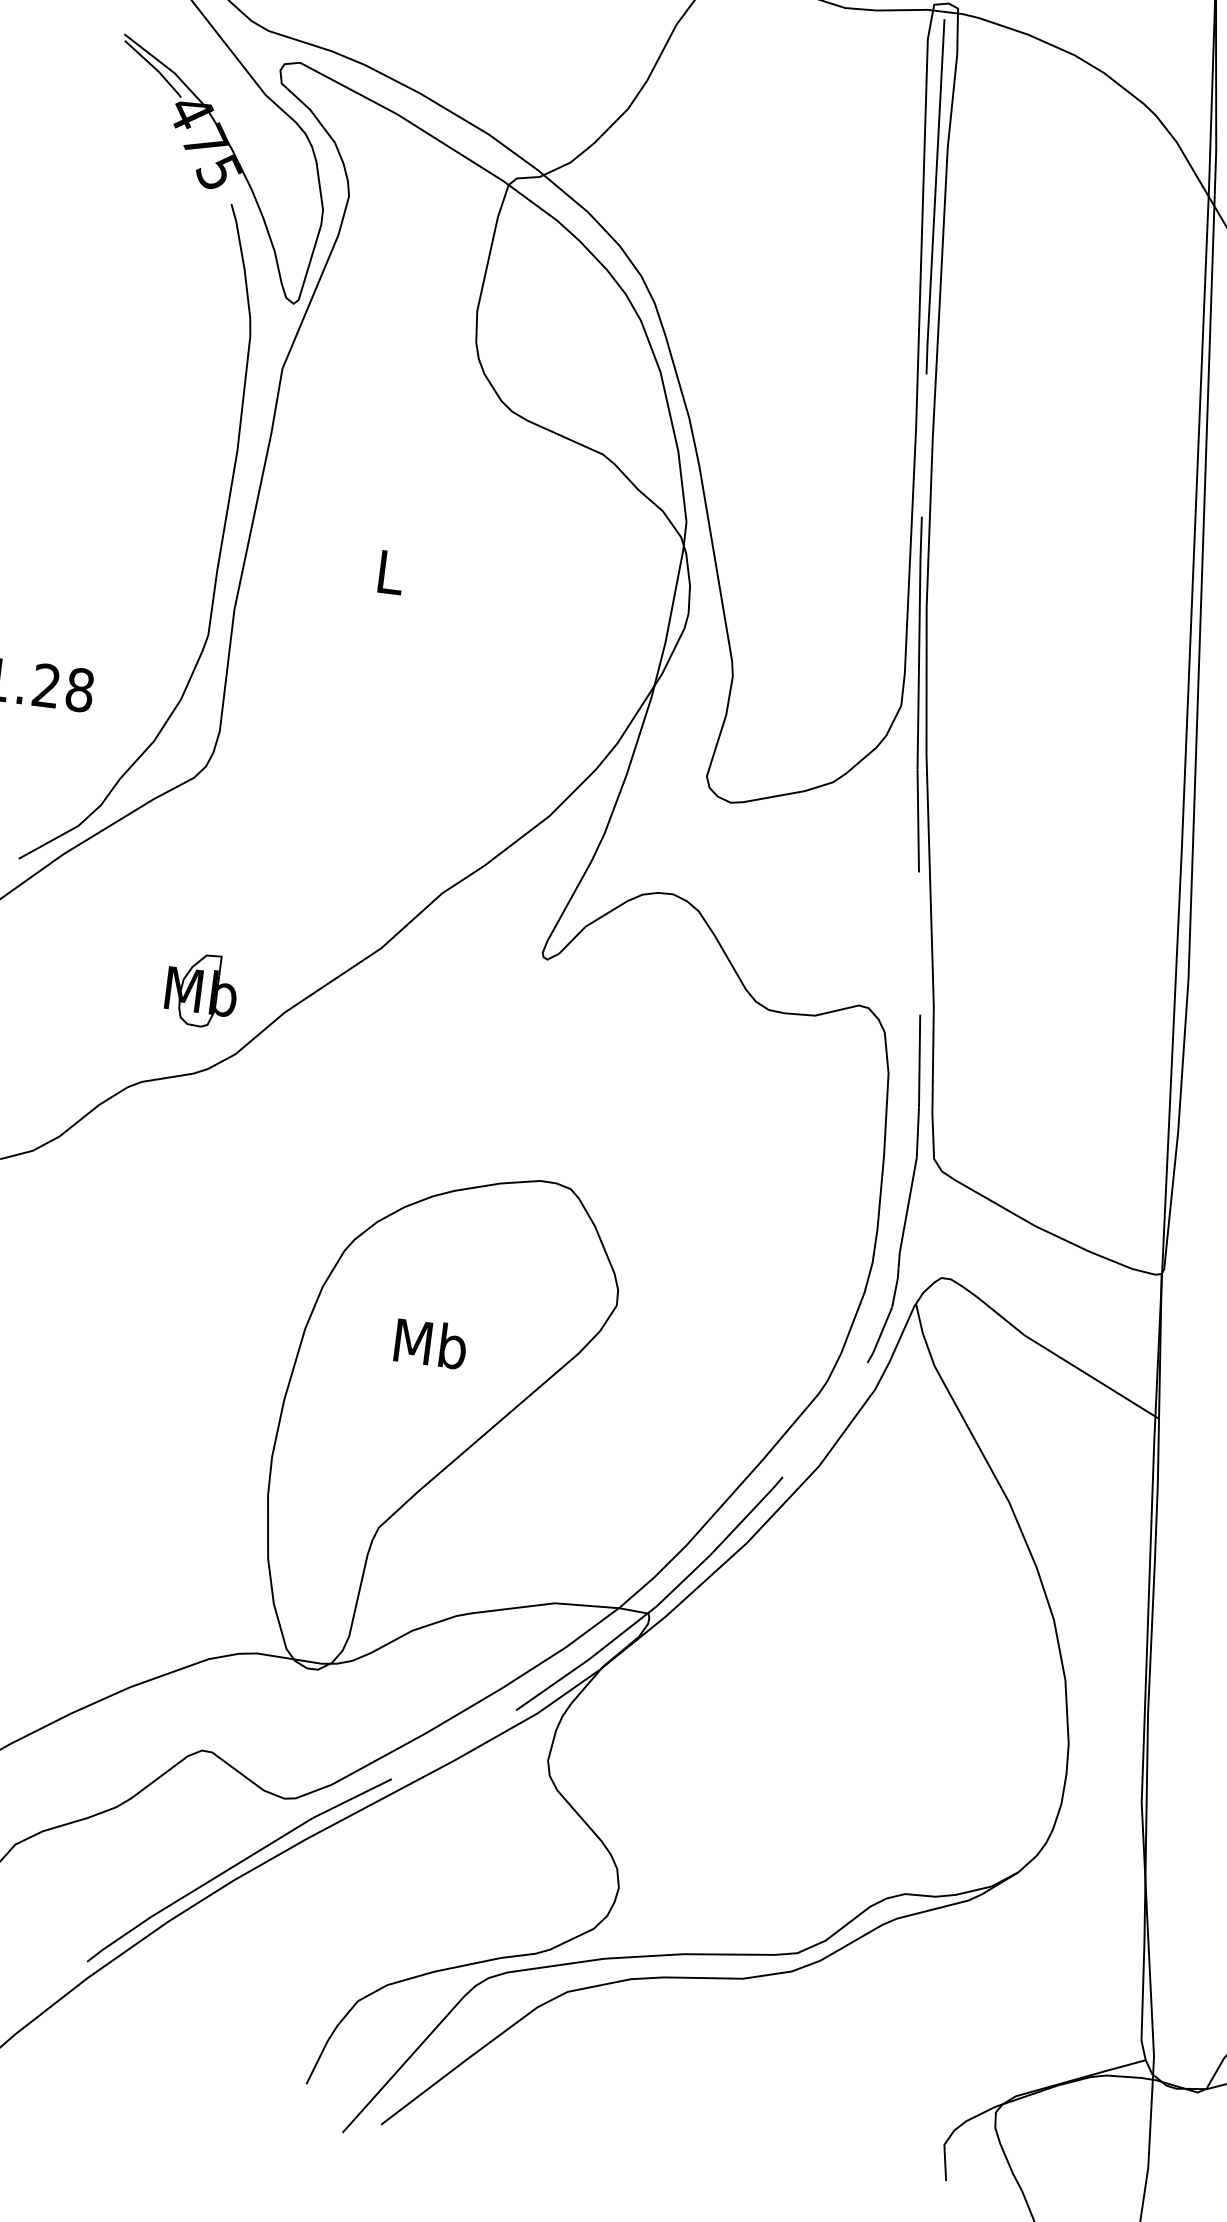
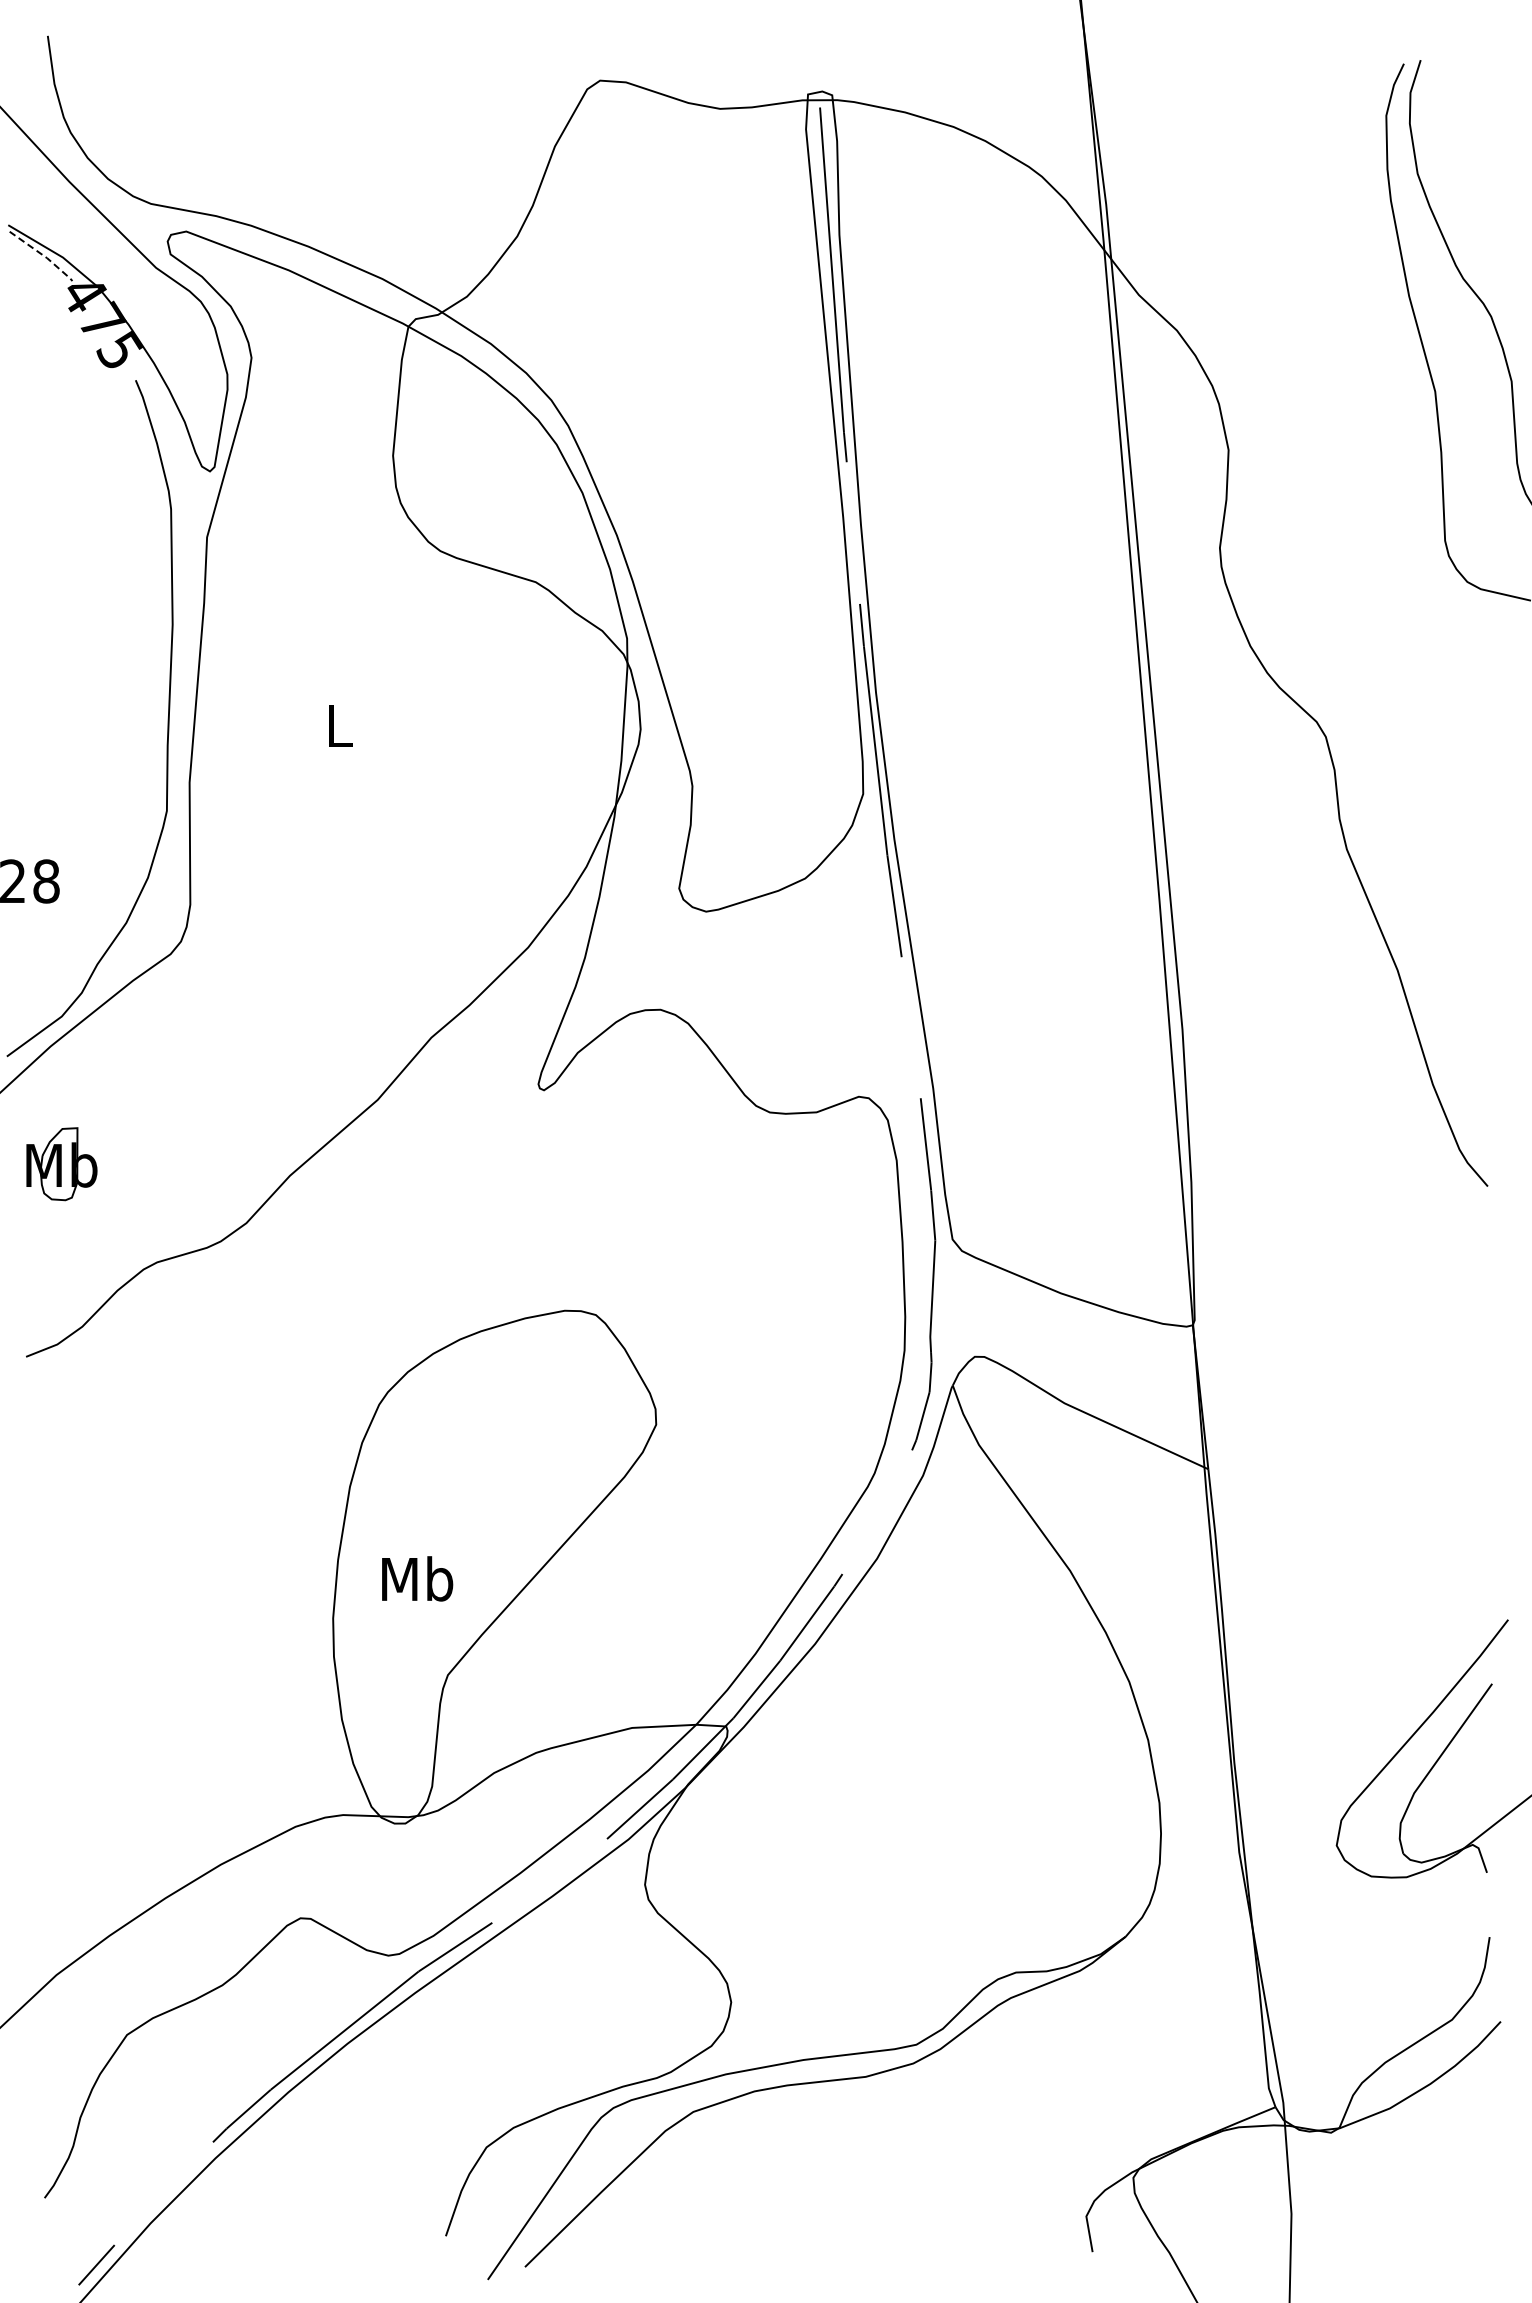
line: (155, 68) -> (43, 255), solid -> dashed
part: (201, 990) -> (61, 1164), moved
text: (430, 1343) -> (417, 1578), moved

